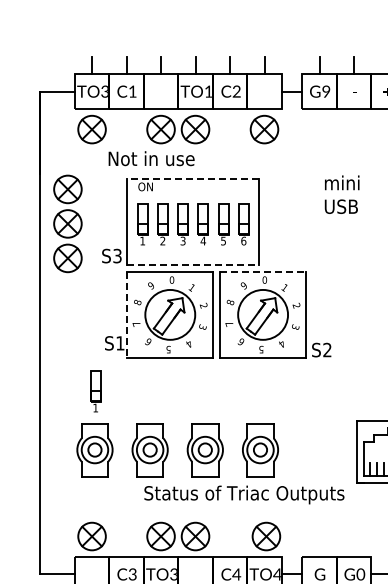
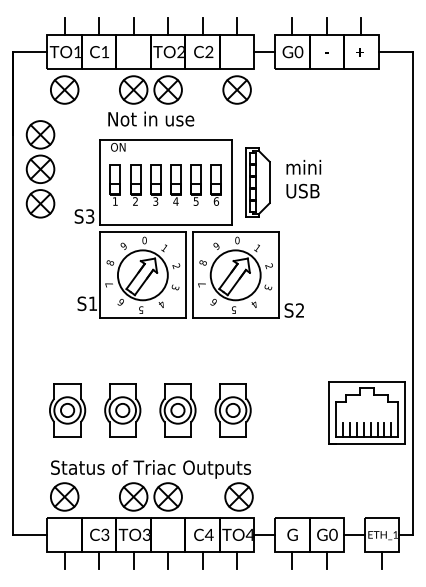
text: (207, 91) -> (180, 51), TO1 -> TO2
text: (103, 92) -> (76, 52), TO3 -> TO1
text: (325, 92) -> (298, 52), G9 -> G0
text: (151, 158) -> (151, 118), moved
line: (192, 179) -> (165, 139), dashed -> solid
text: (341, 194) -> (303, 178), moved
part: (284, 222) -> (257, 182), added
part: (67, 224) -> (40, 169), moved
line: (192, 265) -> (165, 225), dashed -> solid
line: (262, 272) -> (235, 232), dashed -> solid
line: (126, 315) -> (99, 275), dashed -> solid
part: (94, 391) -> (67, 351), removed
text: (243, 495) -> (150, 469), moved

